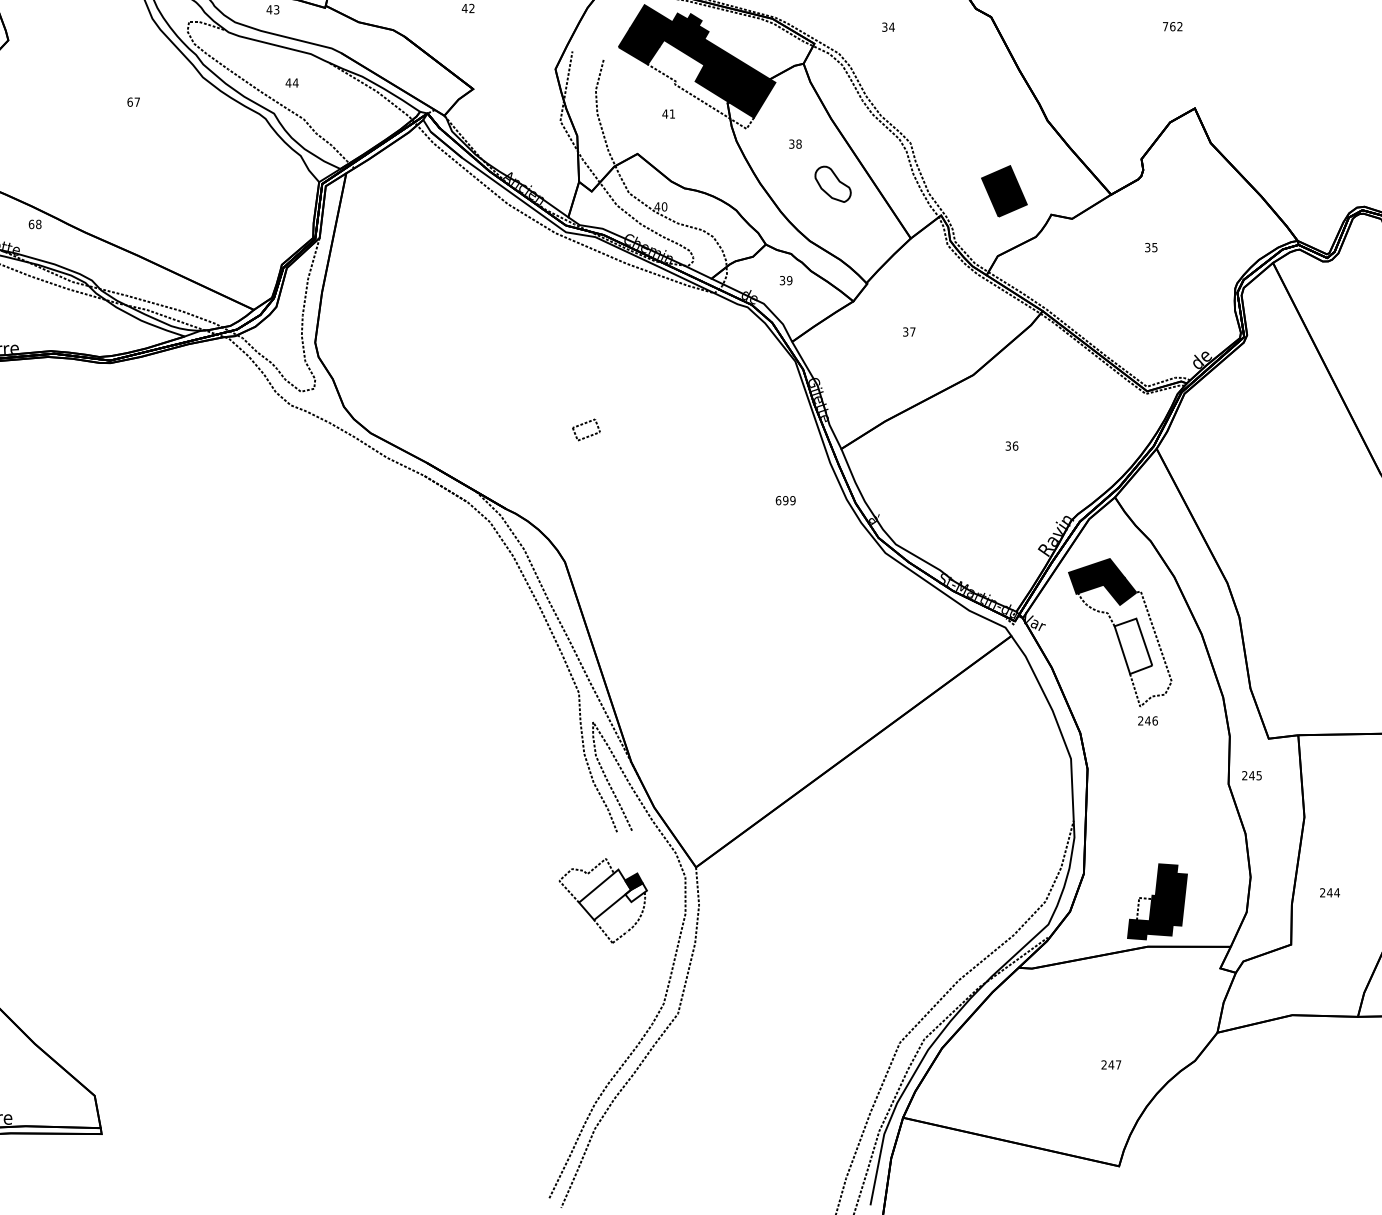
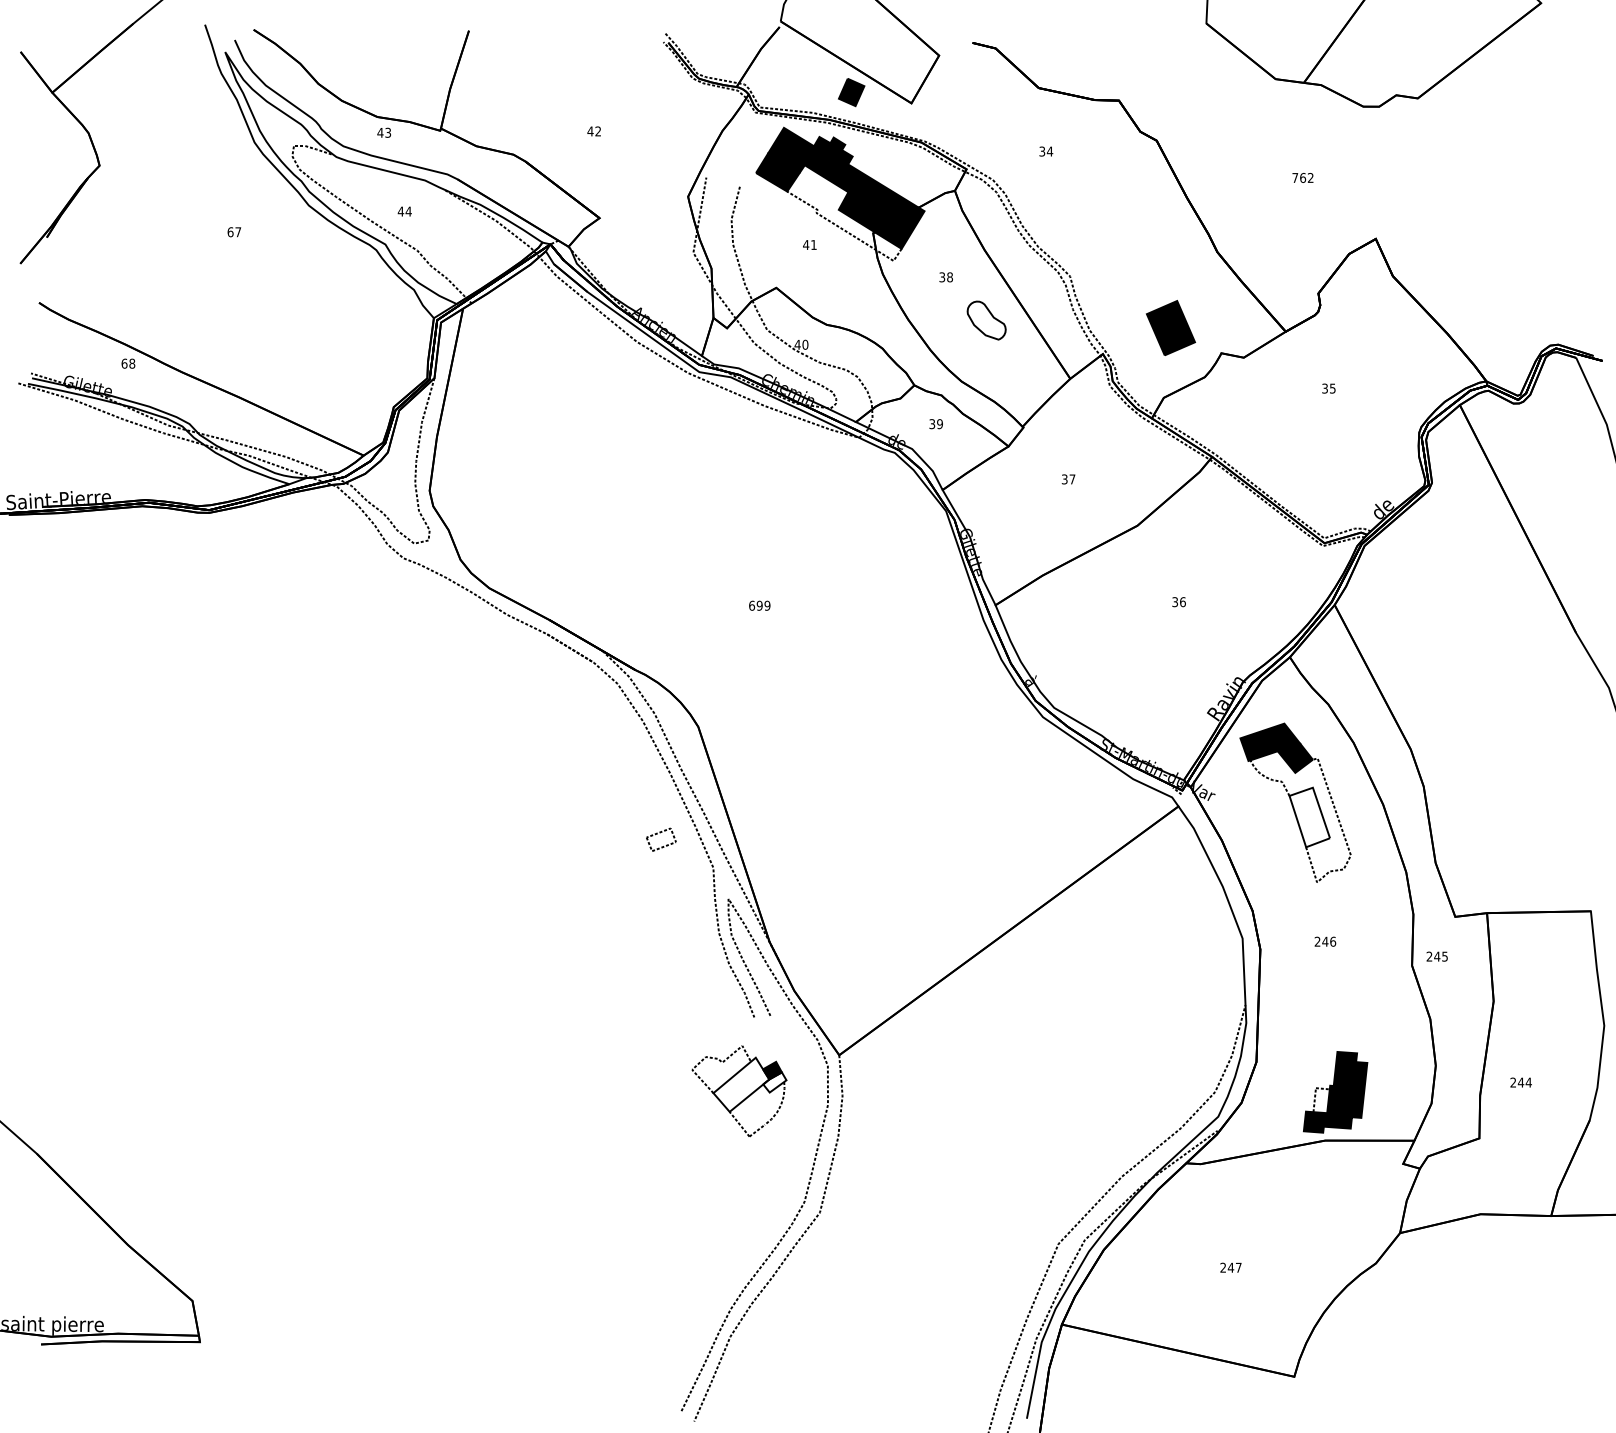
text: (1172, 26) -> (1302, 177), moved
part: (585, 424) -> (660, 833), moved
text: (785, 500) -> (759, 605), moved
text: (1148, 720) -> (1325, 941), moved
text: (1110, 1064) -> (1230, 1267), moved

